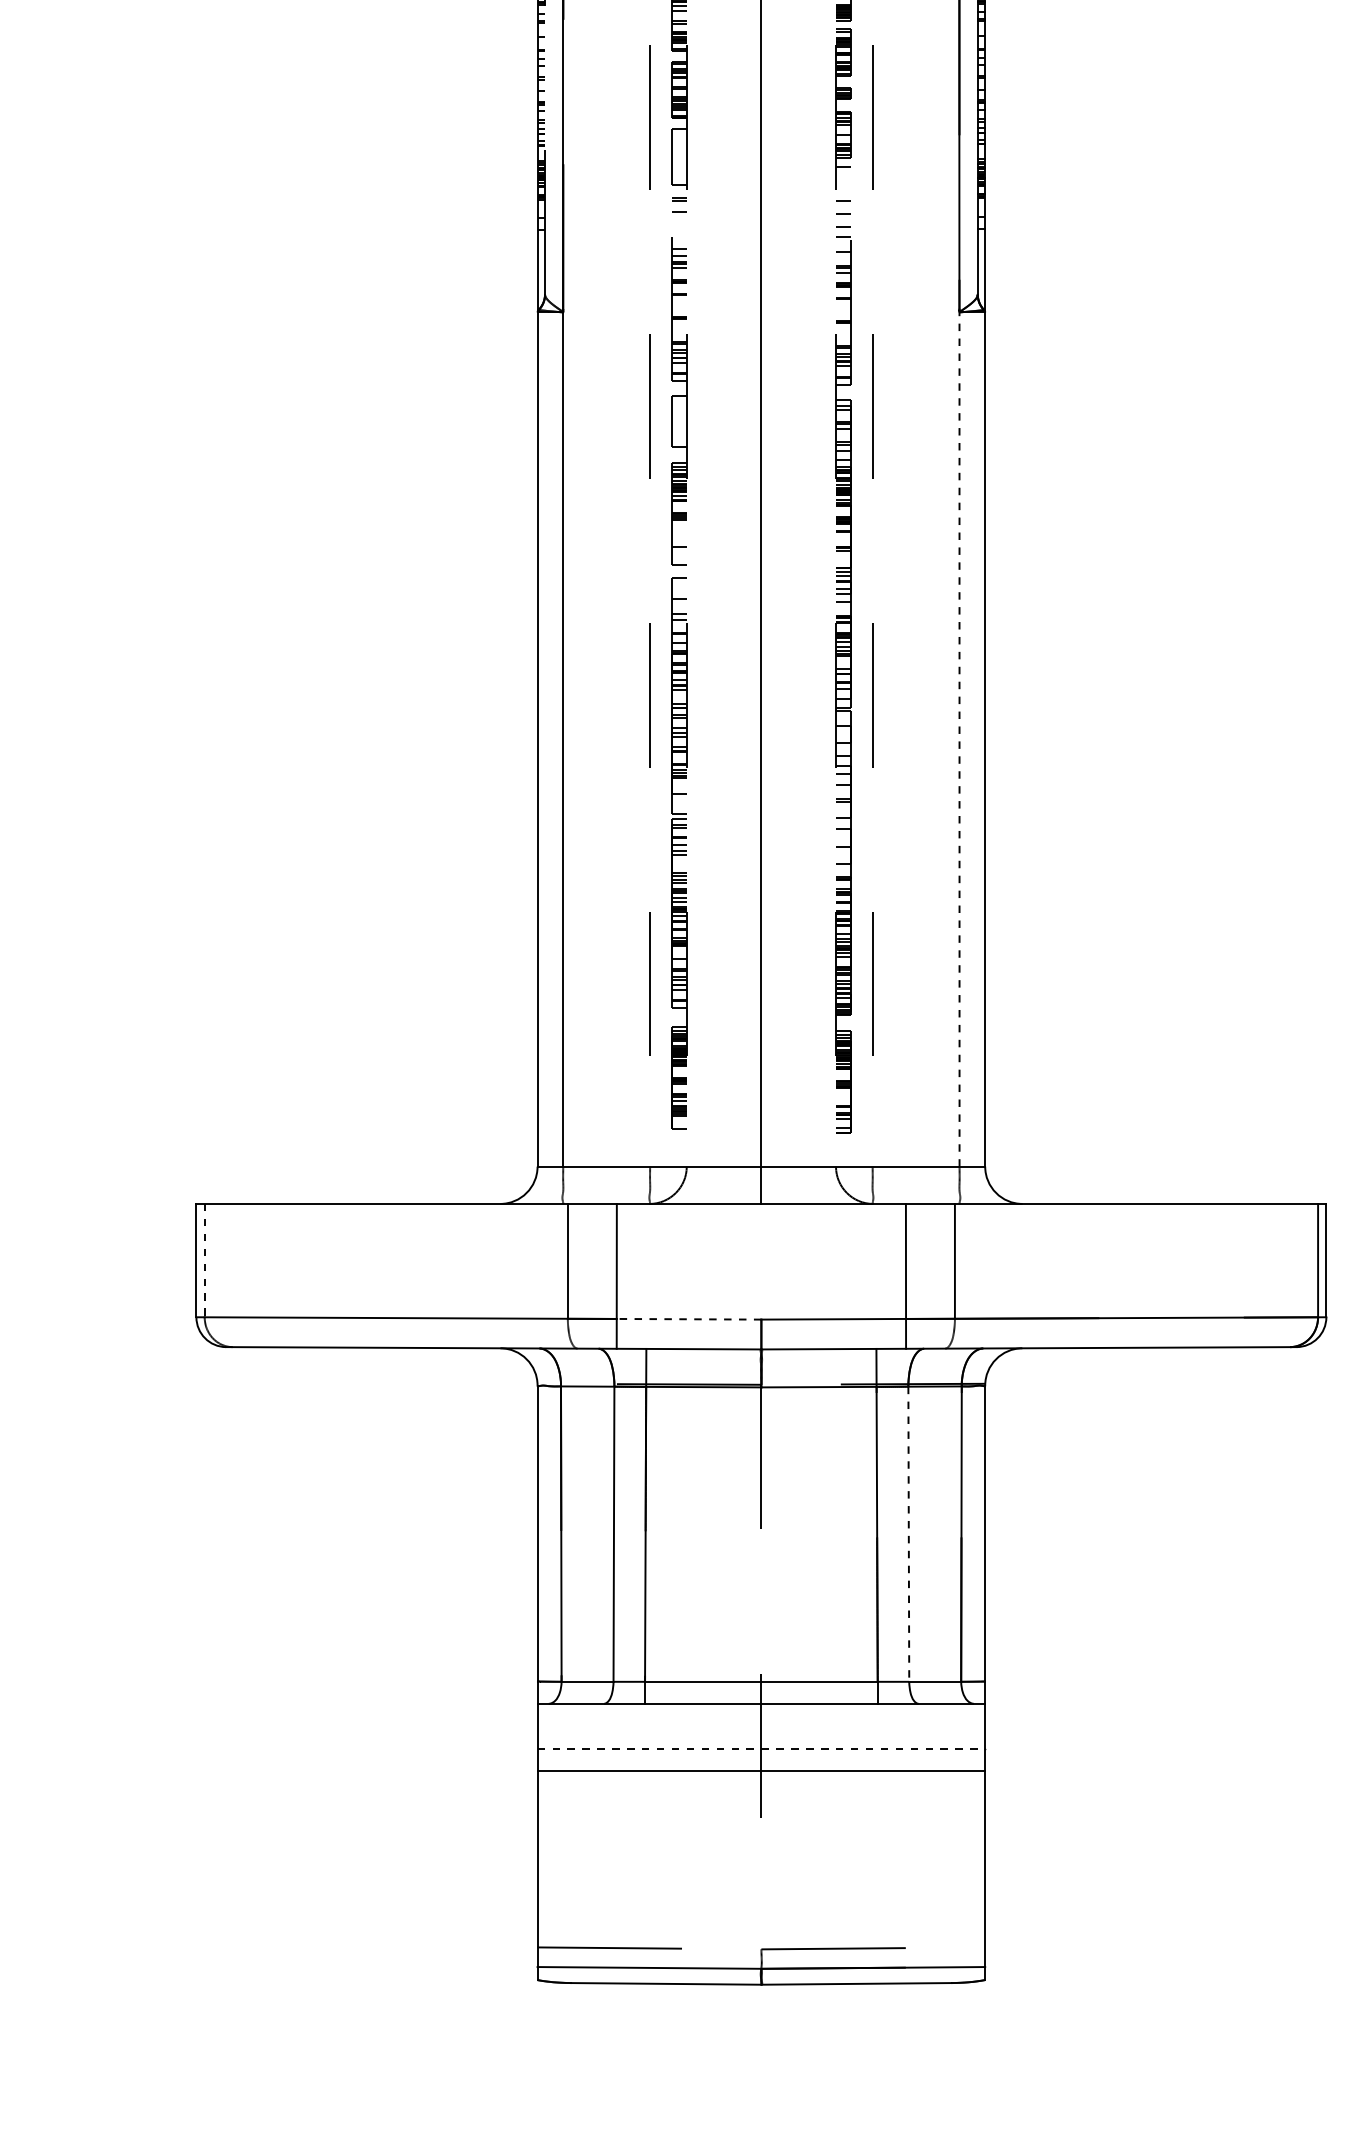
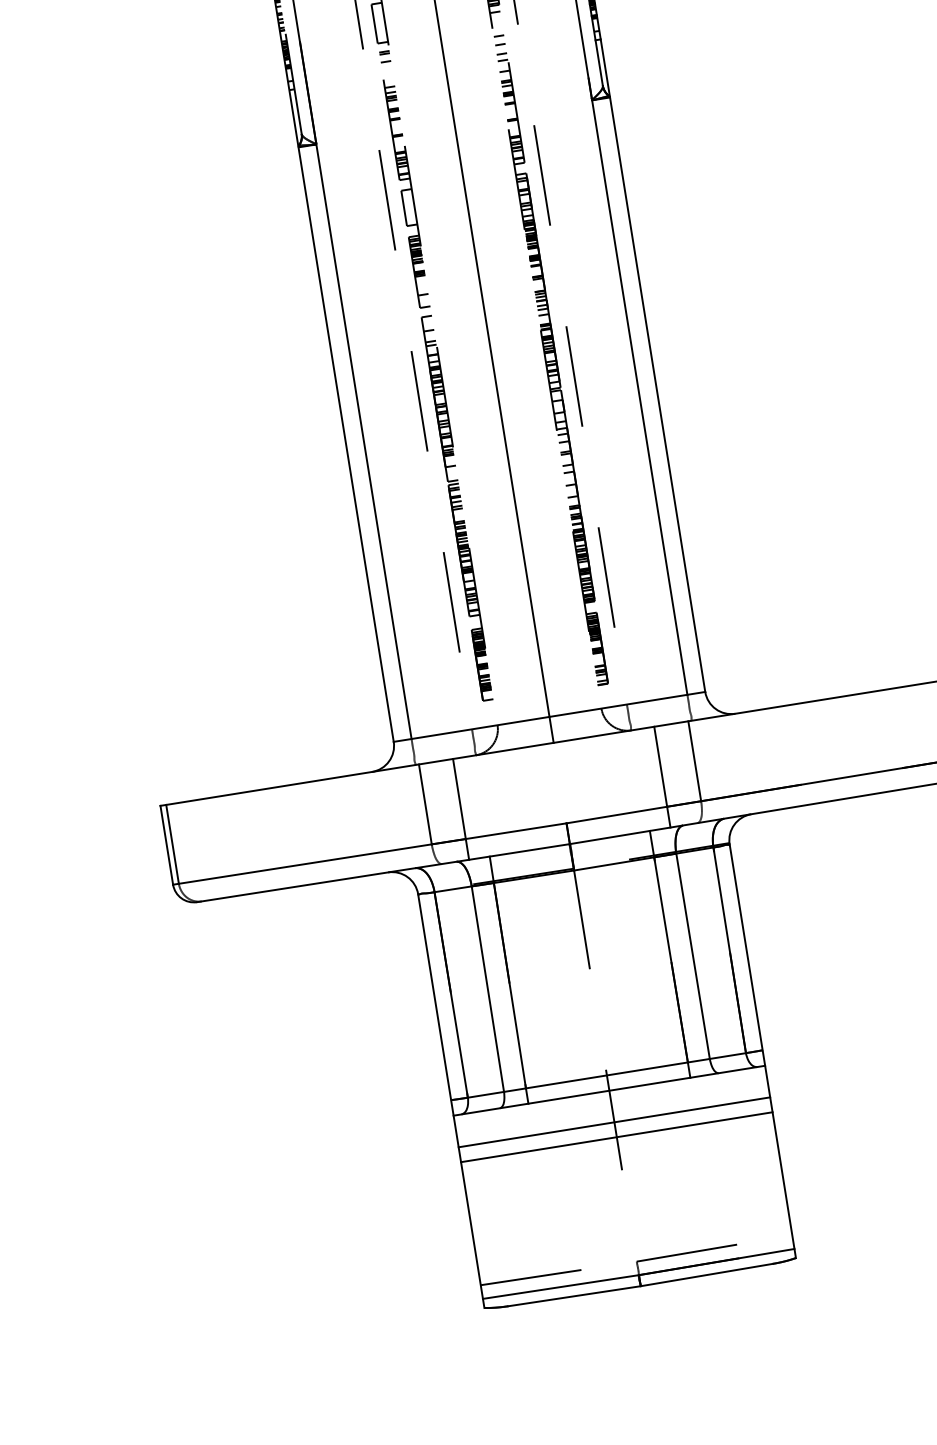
line: (959, 739) -> (639, 397), dashed -> solid
line: (204, 1260) -> (172, 844), dashed -> solid
line: (688, 1319) -> (515, 831), dashed -> solid
line: (908, 1534) -> (692, 956), dashed -> solid
line: (761, 1749) -> (614, 1122), dashed -> solid

